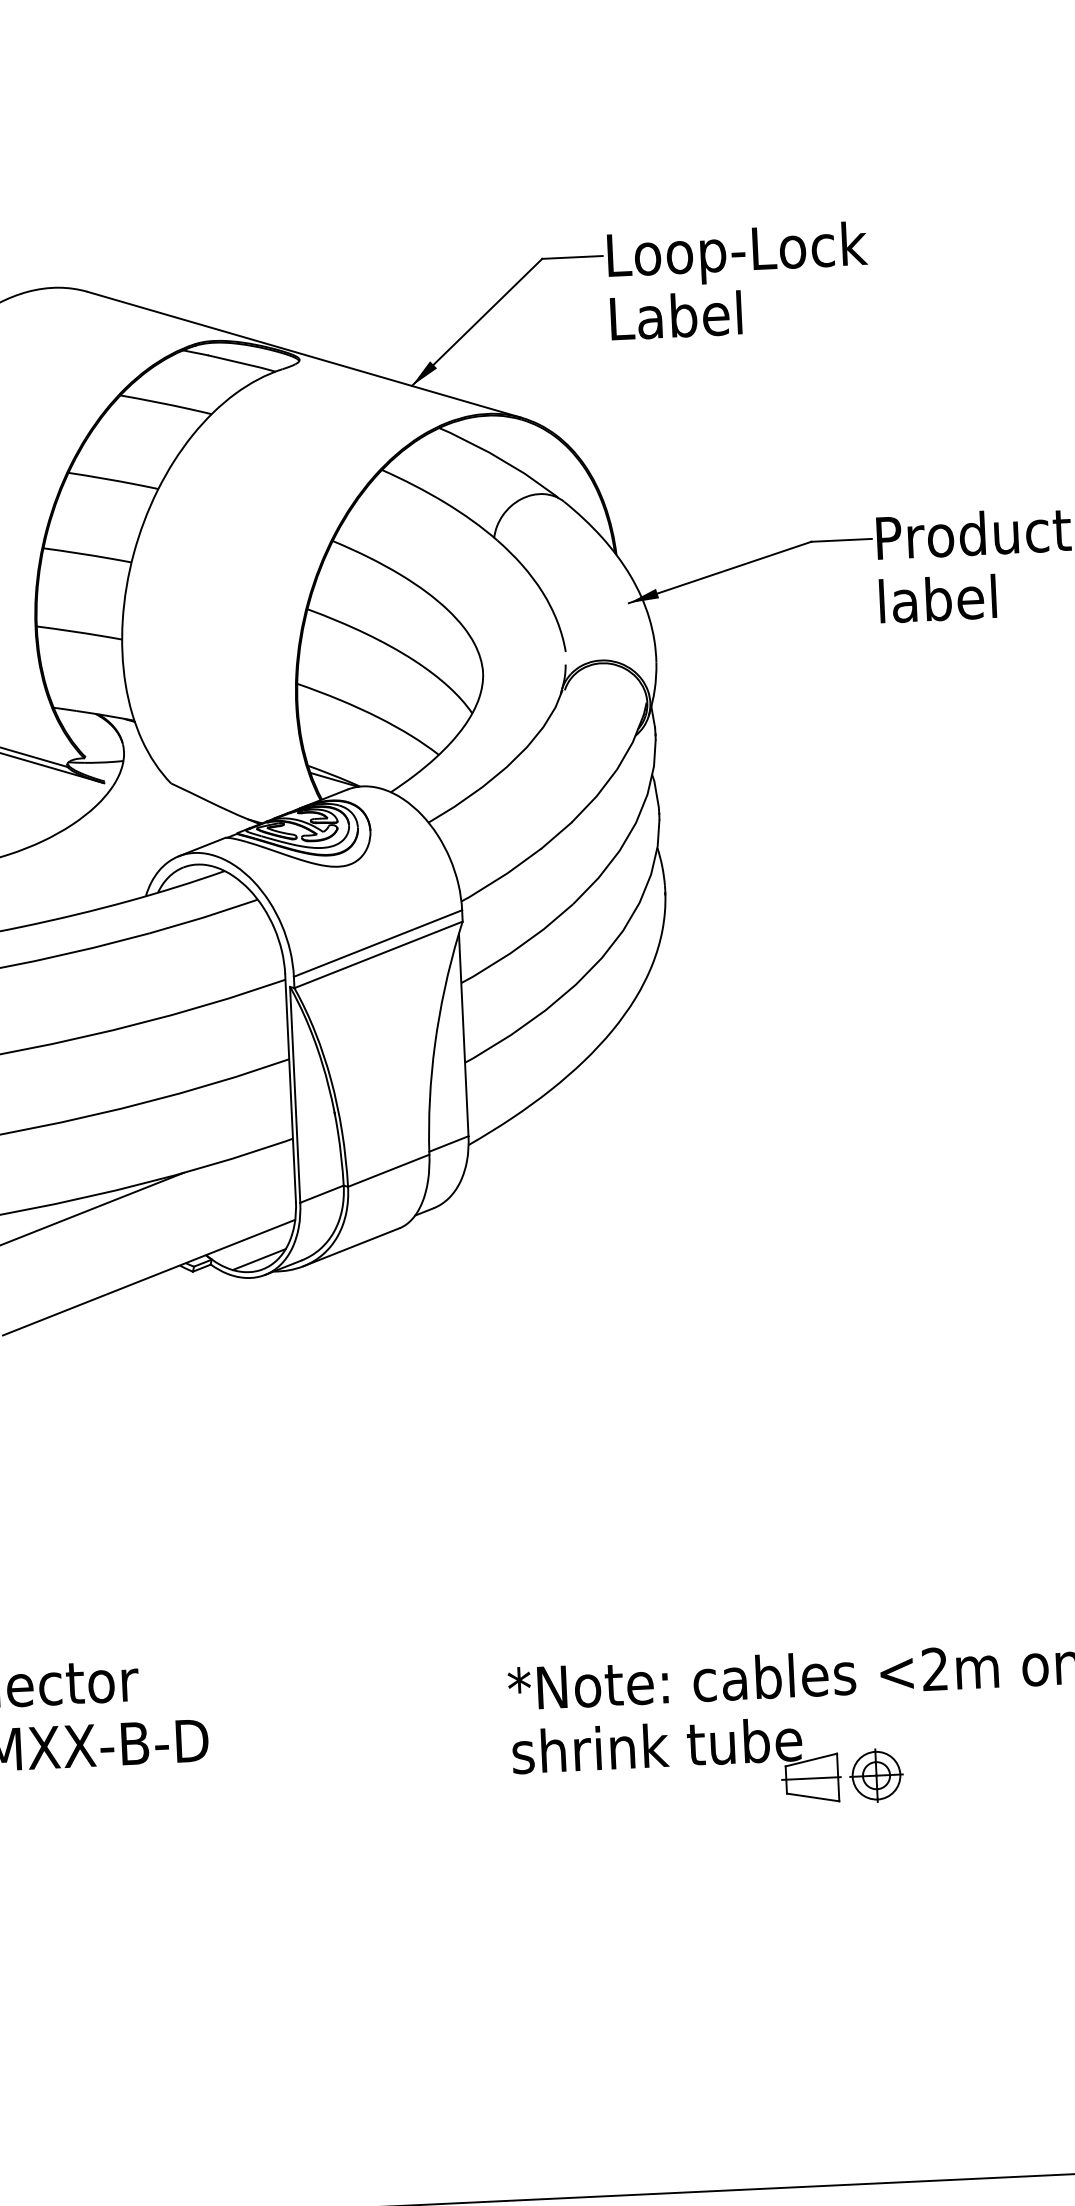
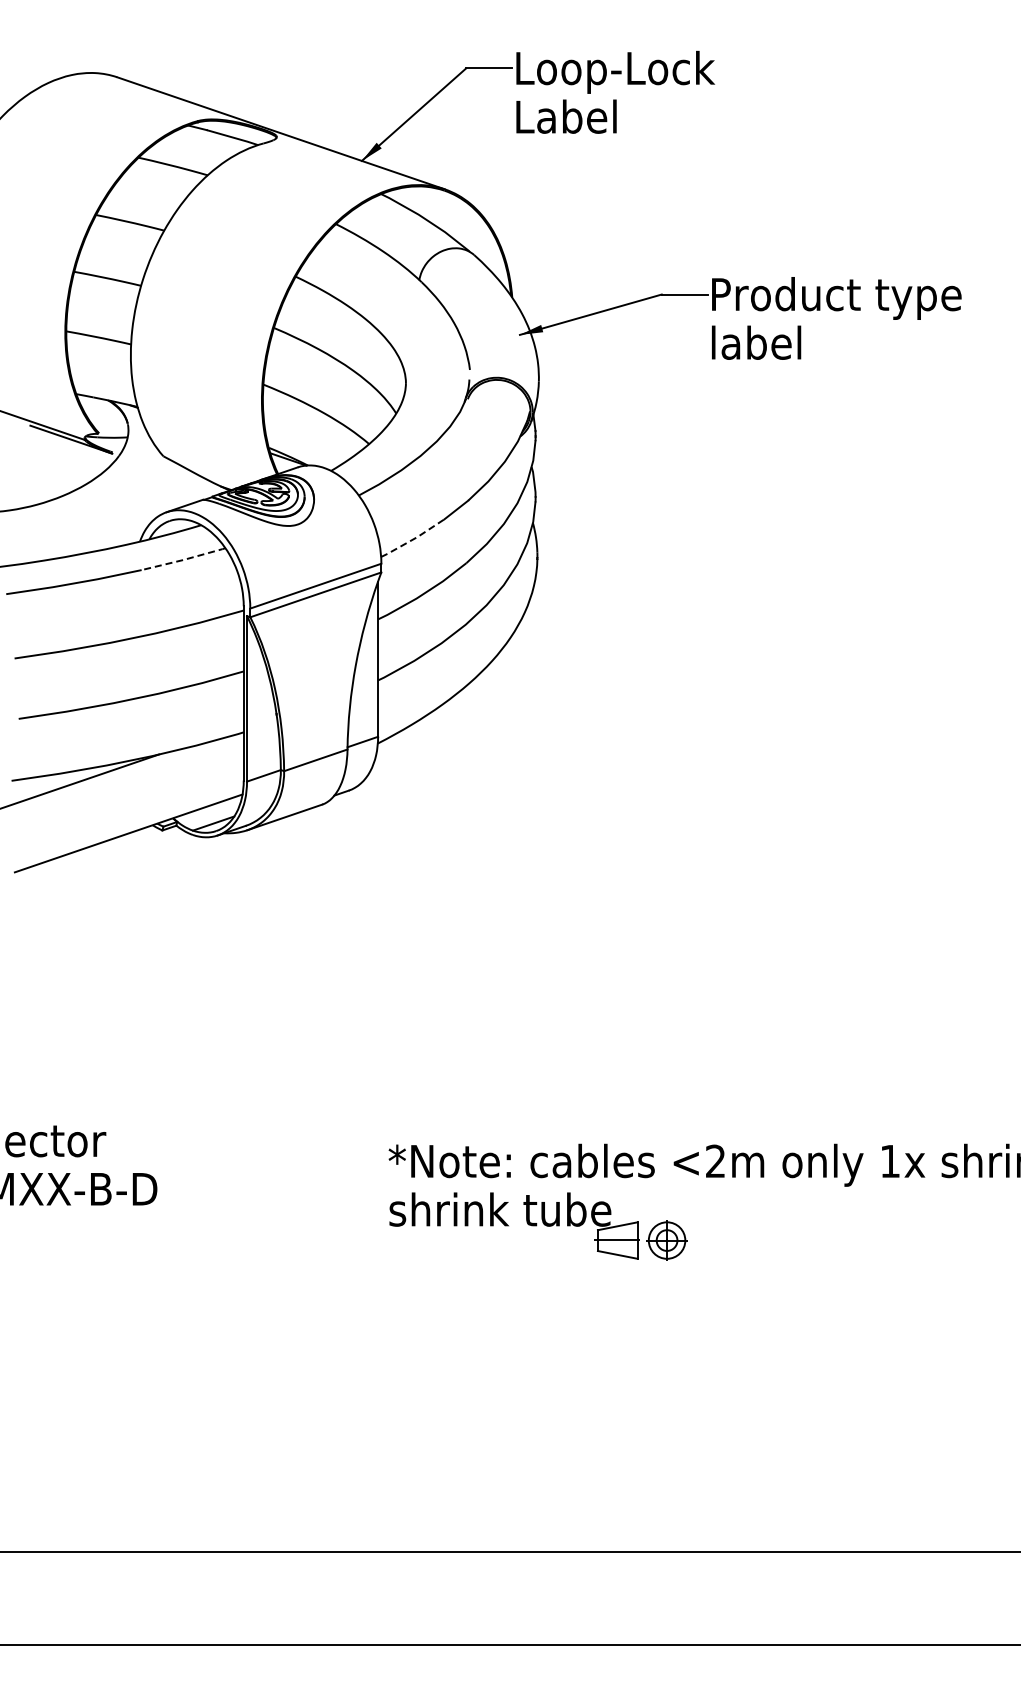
line: (503, 876) -> (414, 539), solid -> dashed
line: (203, 918) -> (183, 560), solid -> dashed

